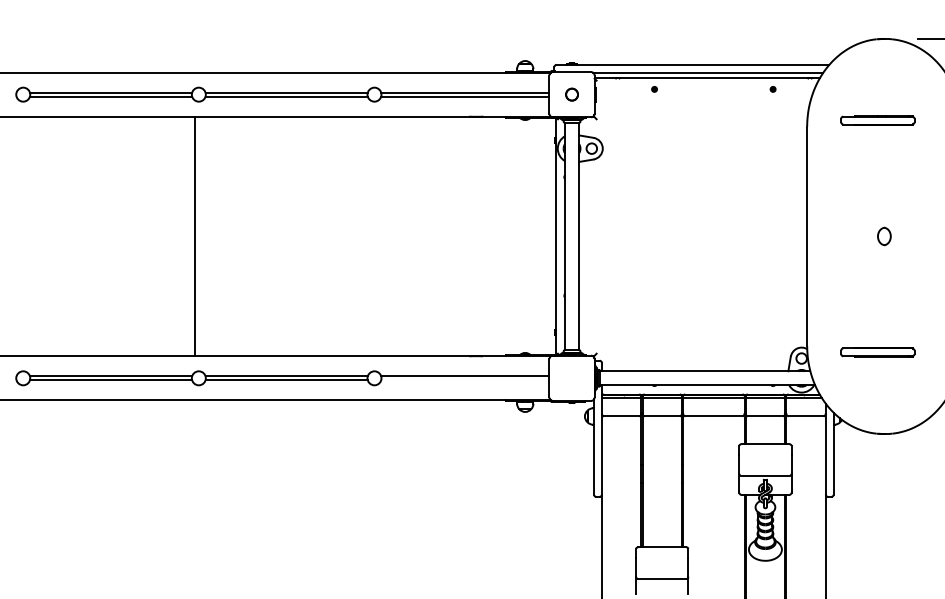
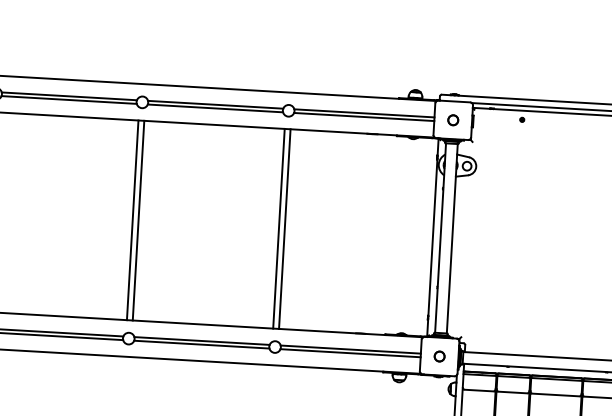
line: (202, 236) -> (138, 220), added
line: (370, 236) -> (278, 228), added
line: (377, 236) -> (284, 229), added
circle: (571, 378) -> (439, 356), added
line: (465, 380) -> (350, 353), added

